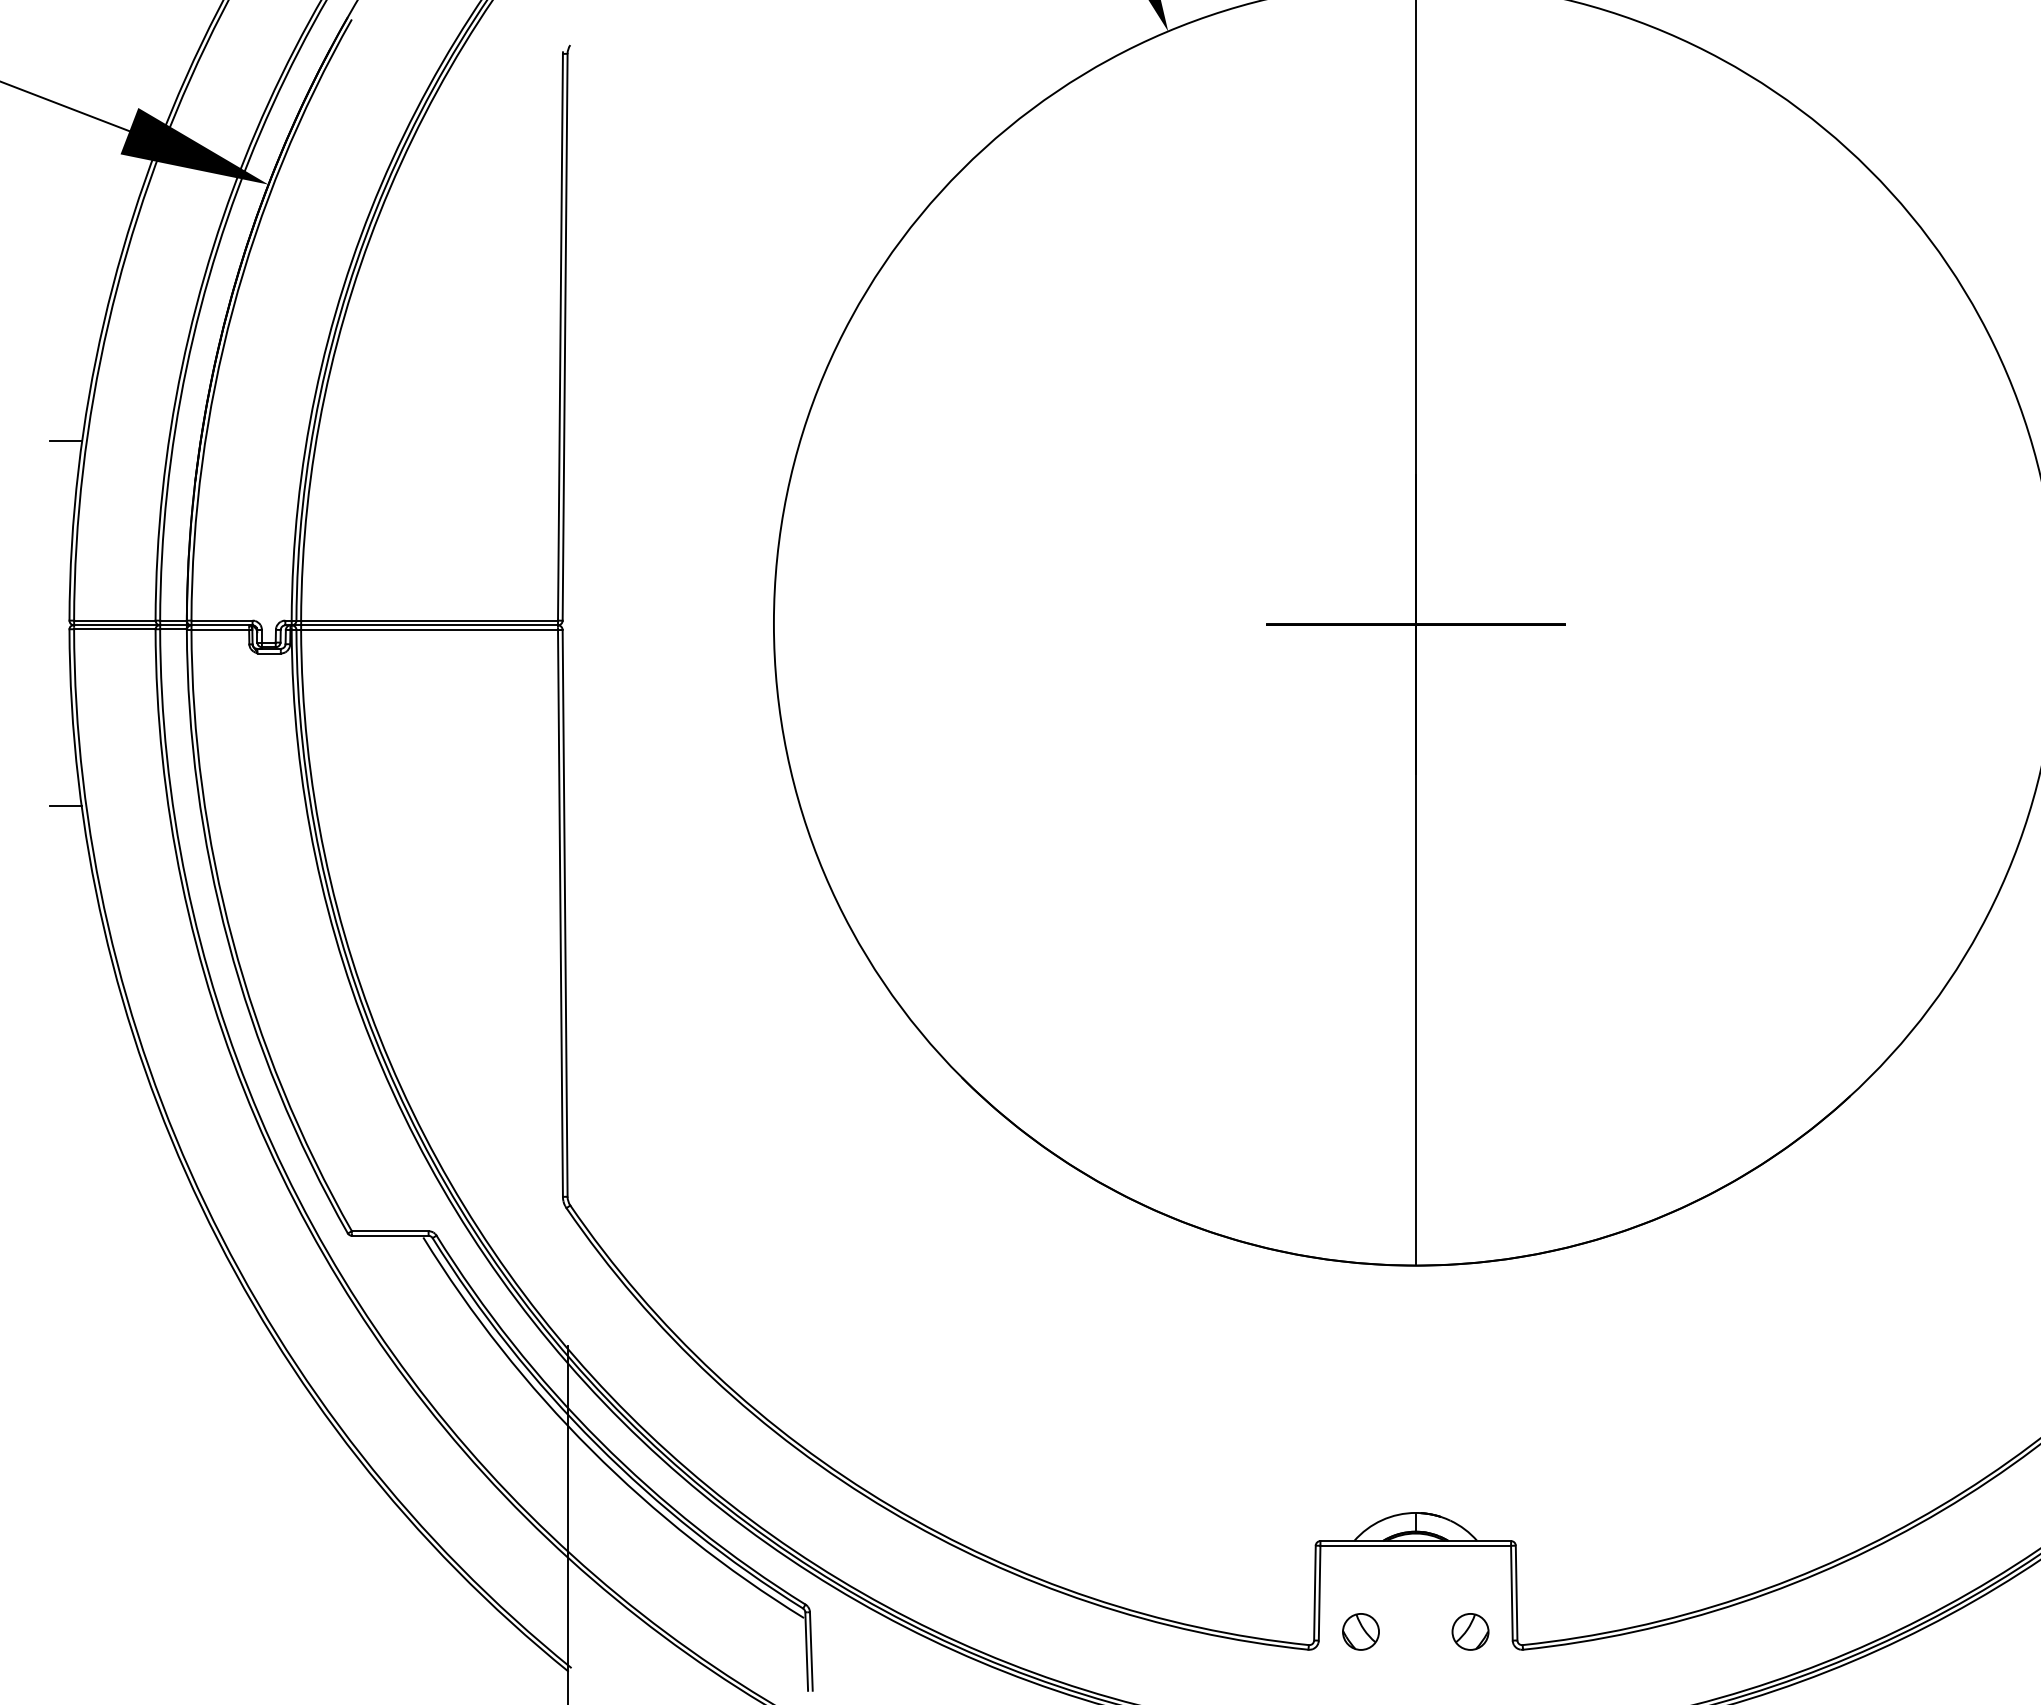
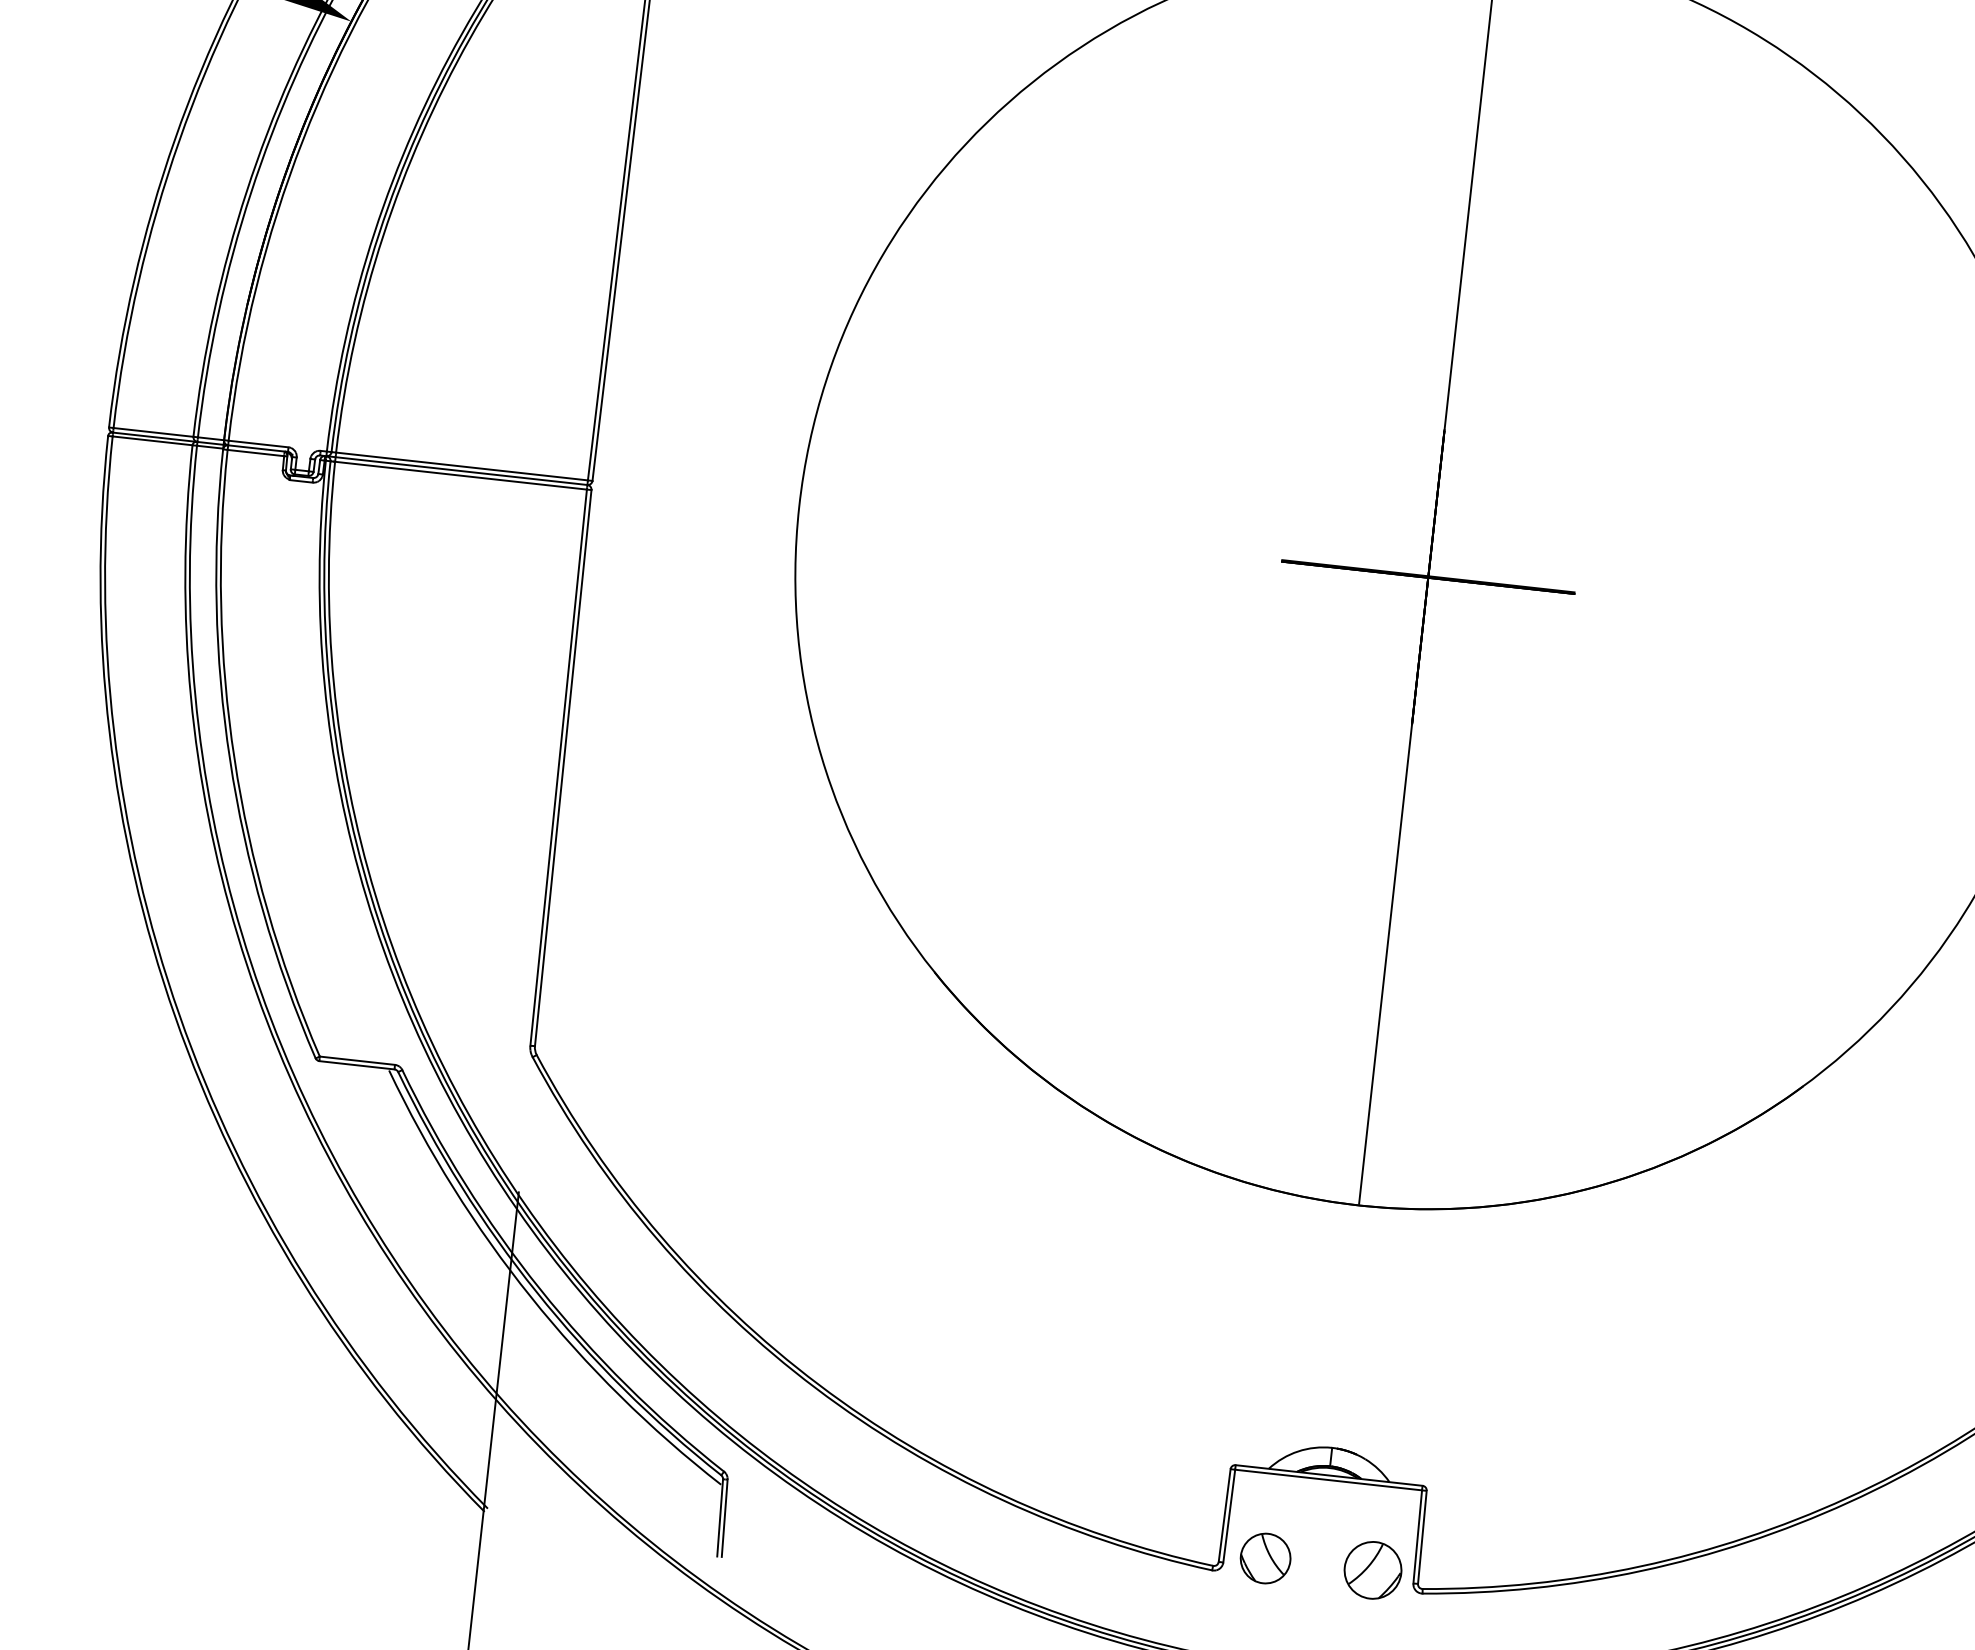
line: (65, 441) -> (124, 251), removed
line: (65, 806) -> (85, 609), removed
part: (1360, 1631) -> (1265, 1558), size x1.4
part: (1470, 1631) -> (1373, 1570), size x1.6

